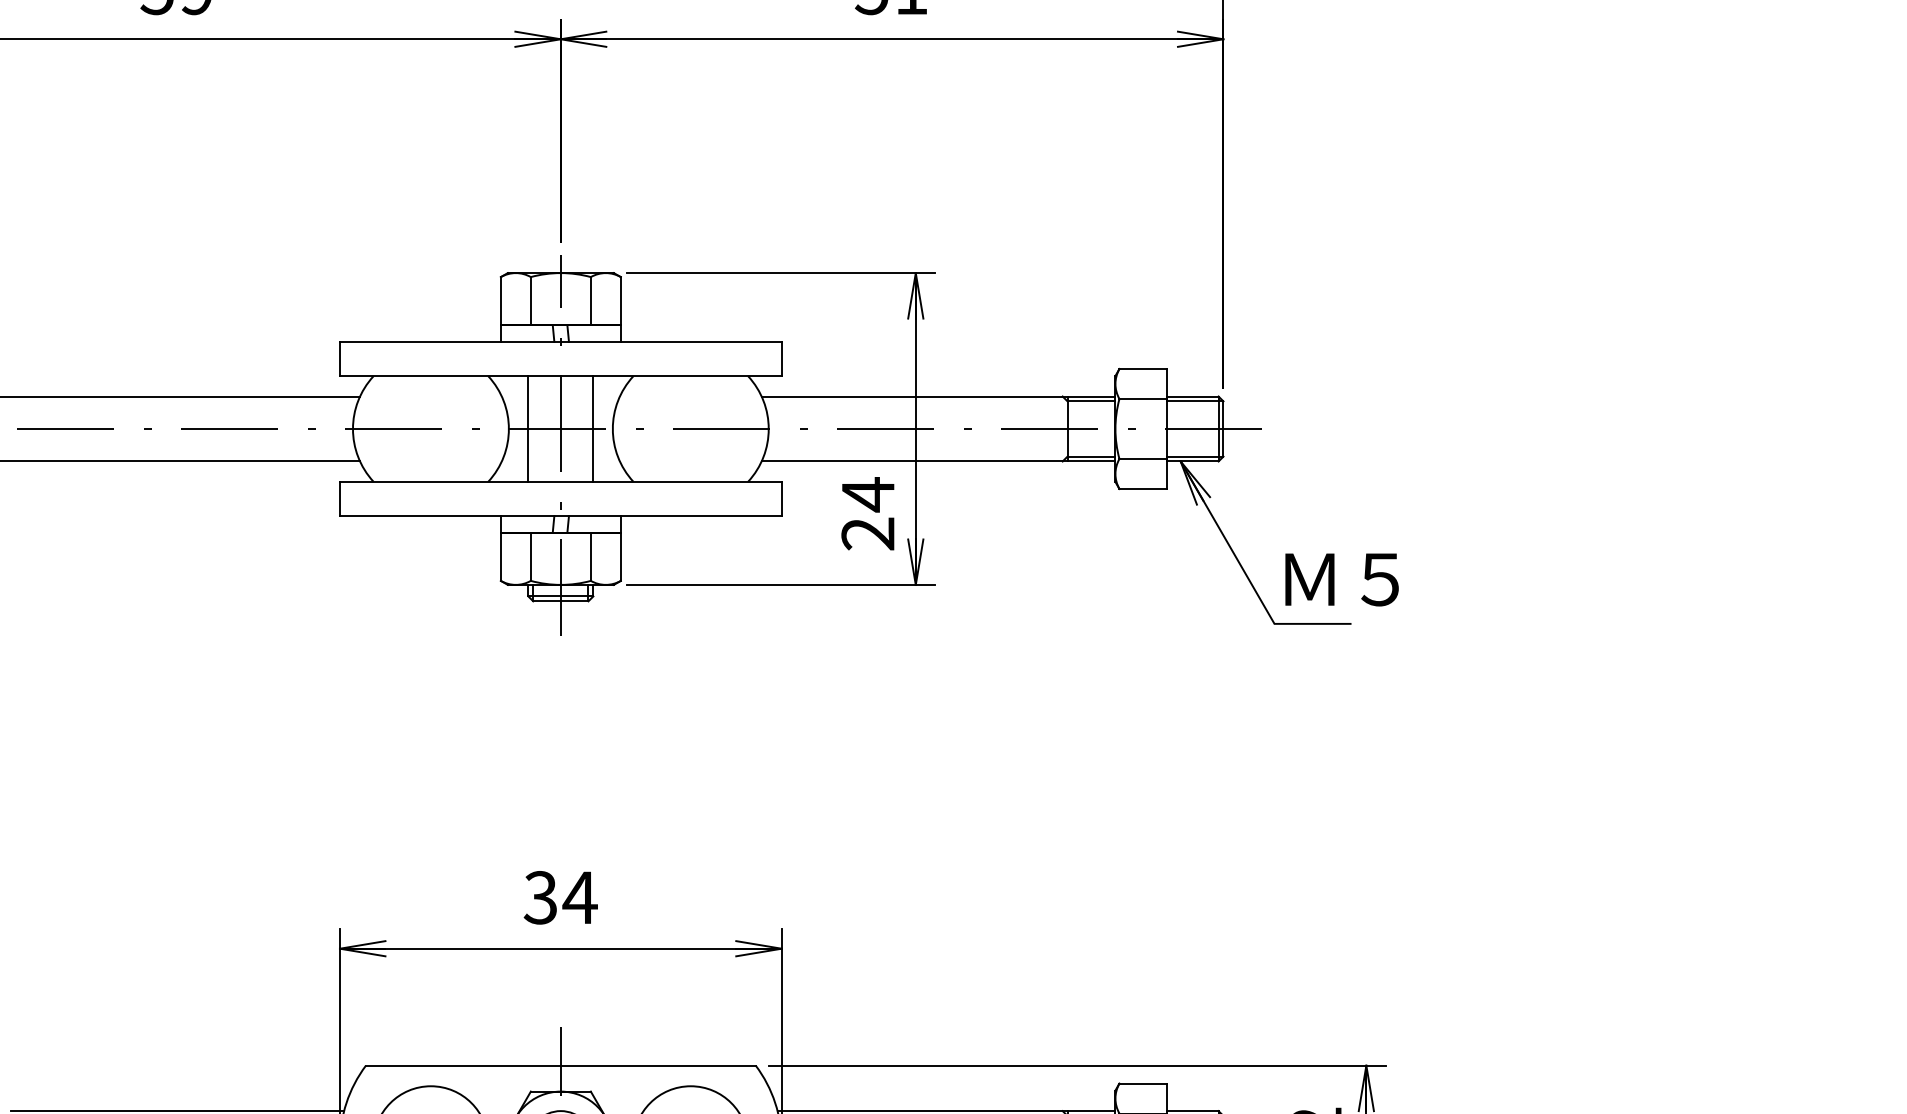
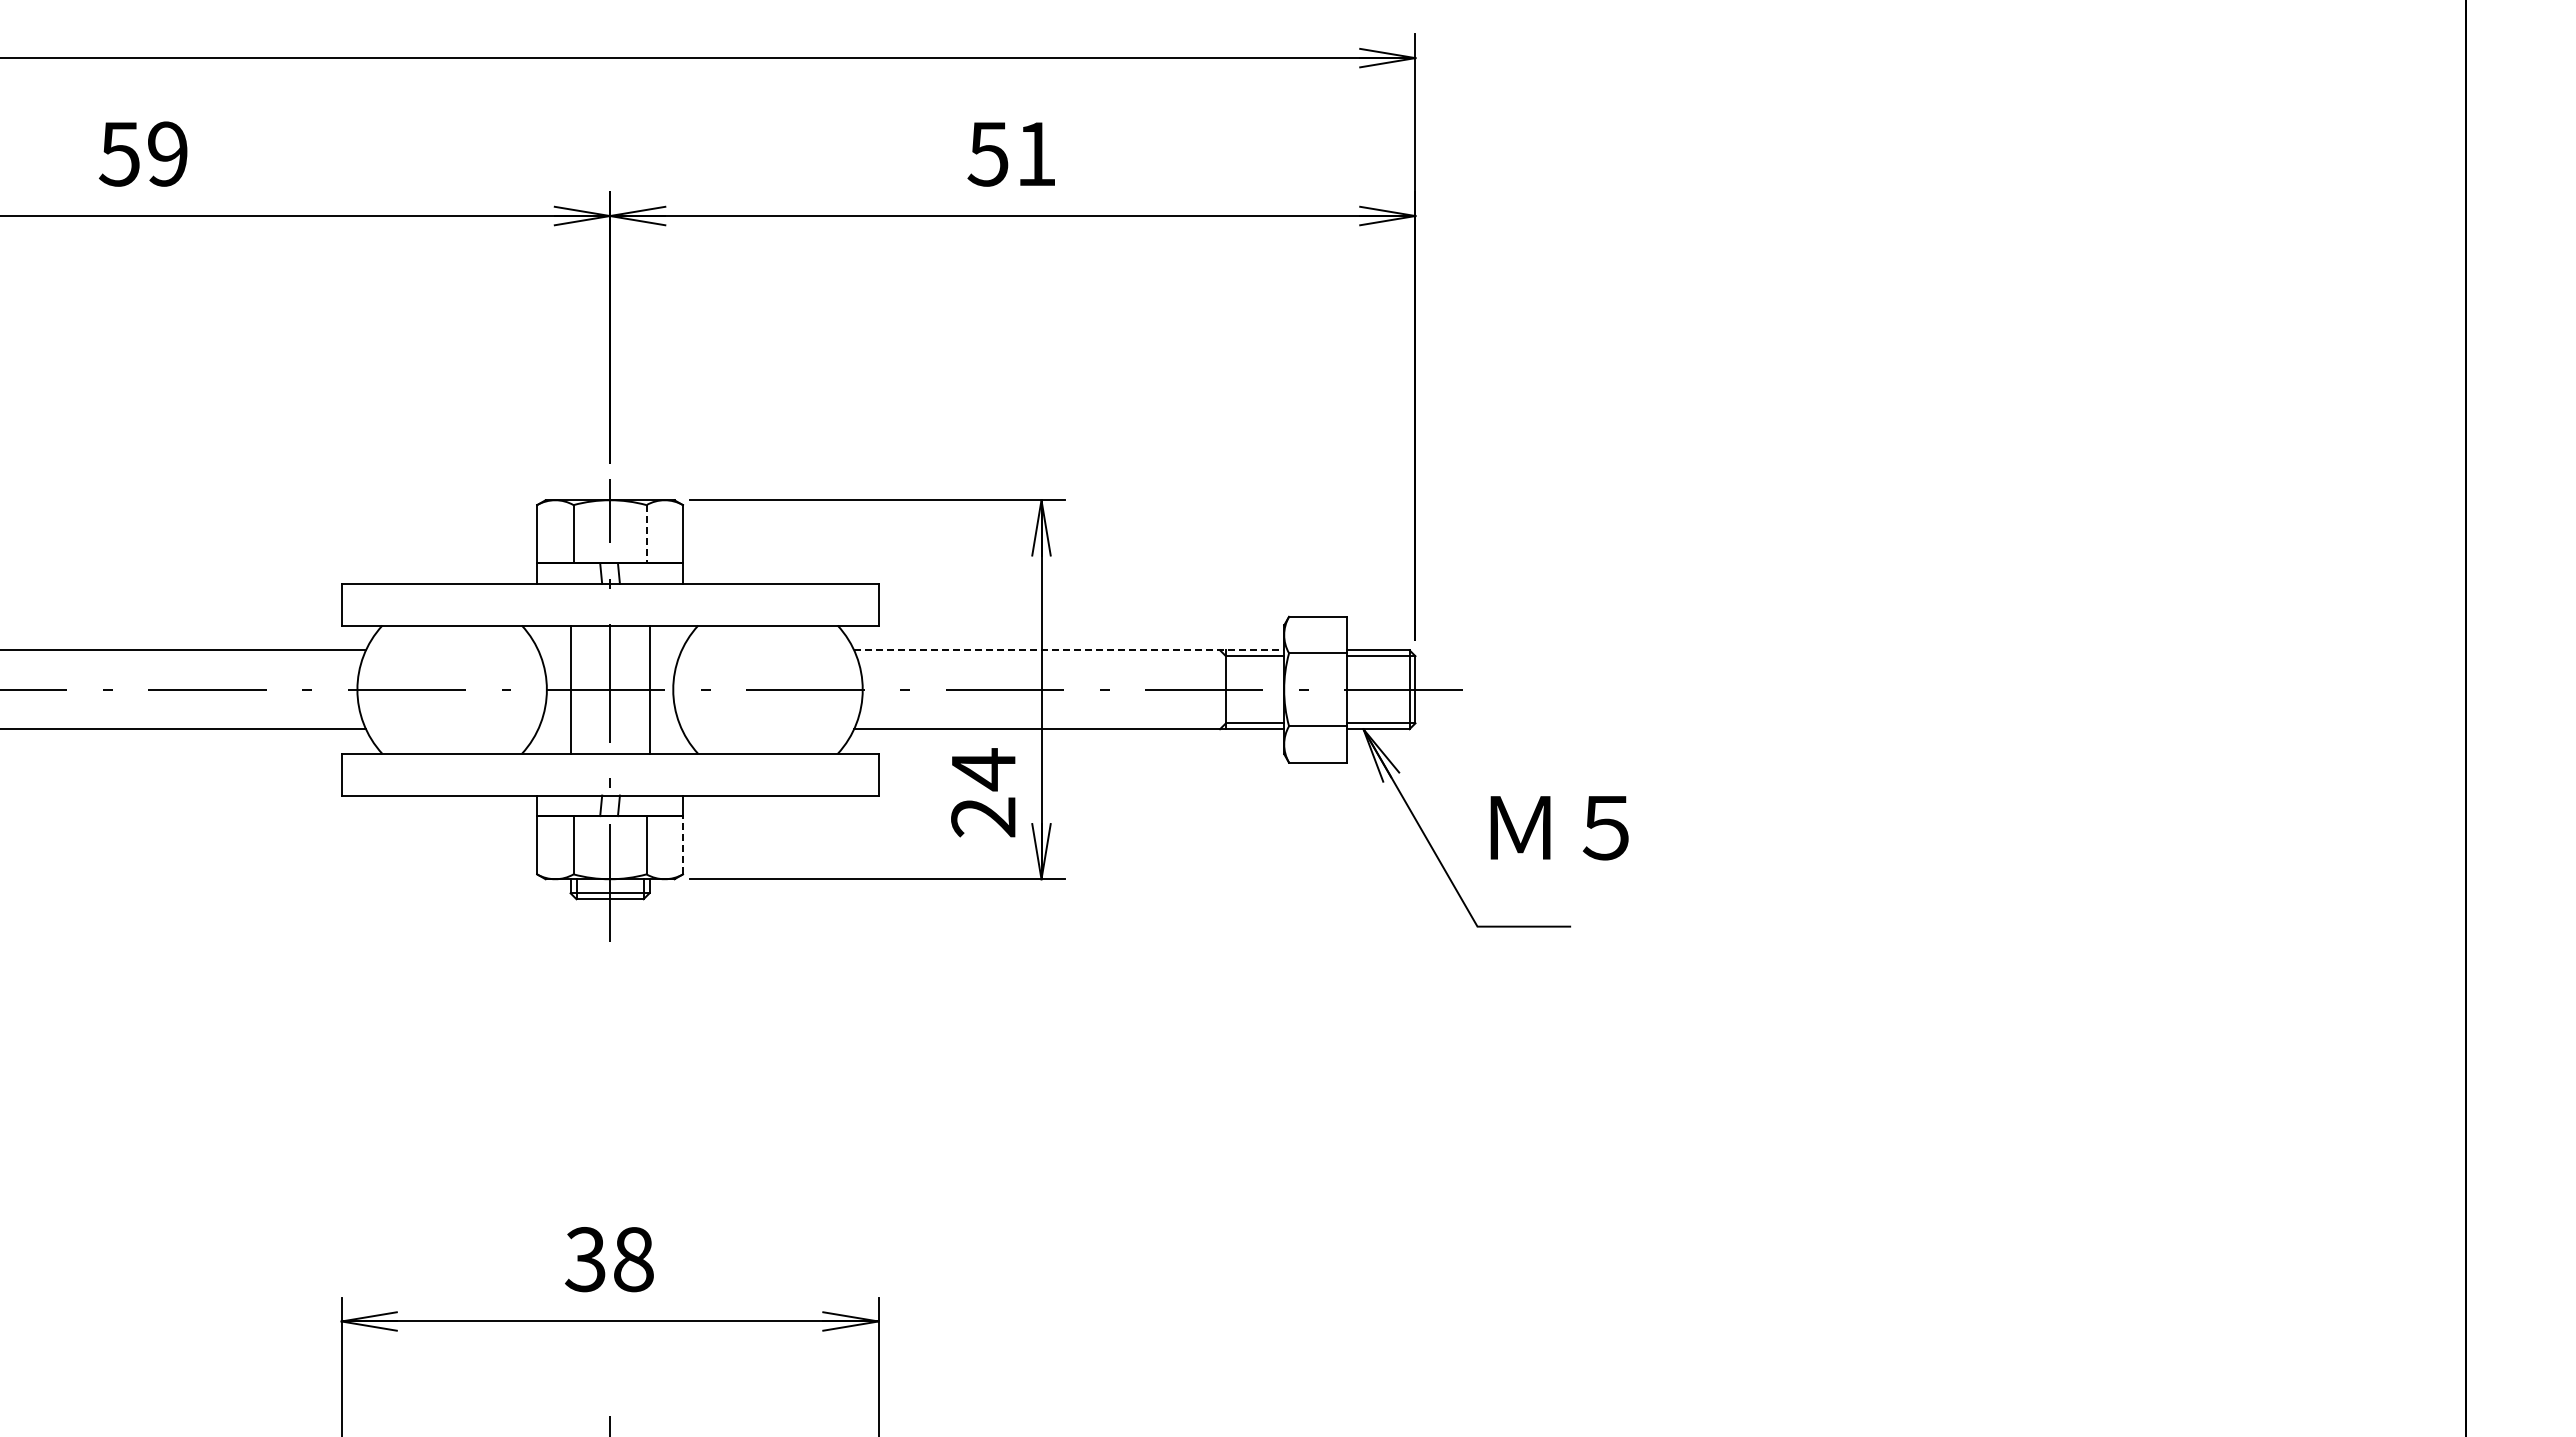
line: (590, 301) -> (646, 534), solid -> dashed
line: (938, 396) -> (1069, 650), solid -> dashed
line: (621, 556) -> (683, 844), solid -> dashed
text: (1341, 580) -> (1559, 828), moved
text: (580, 897) -> (633, 1259), 34 -> 38

